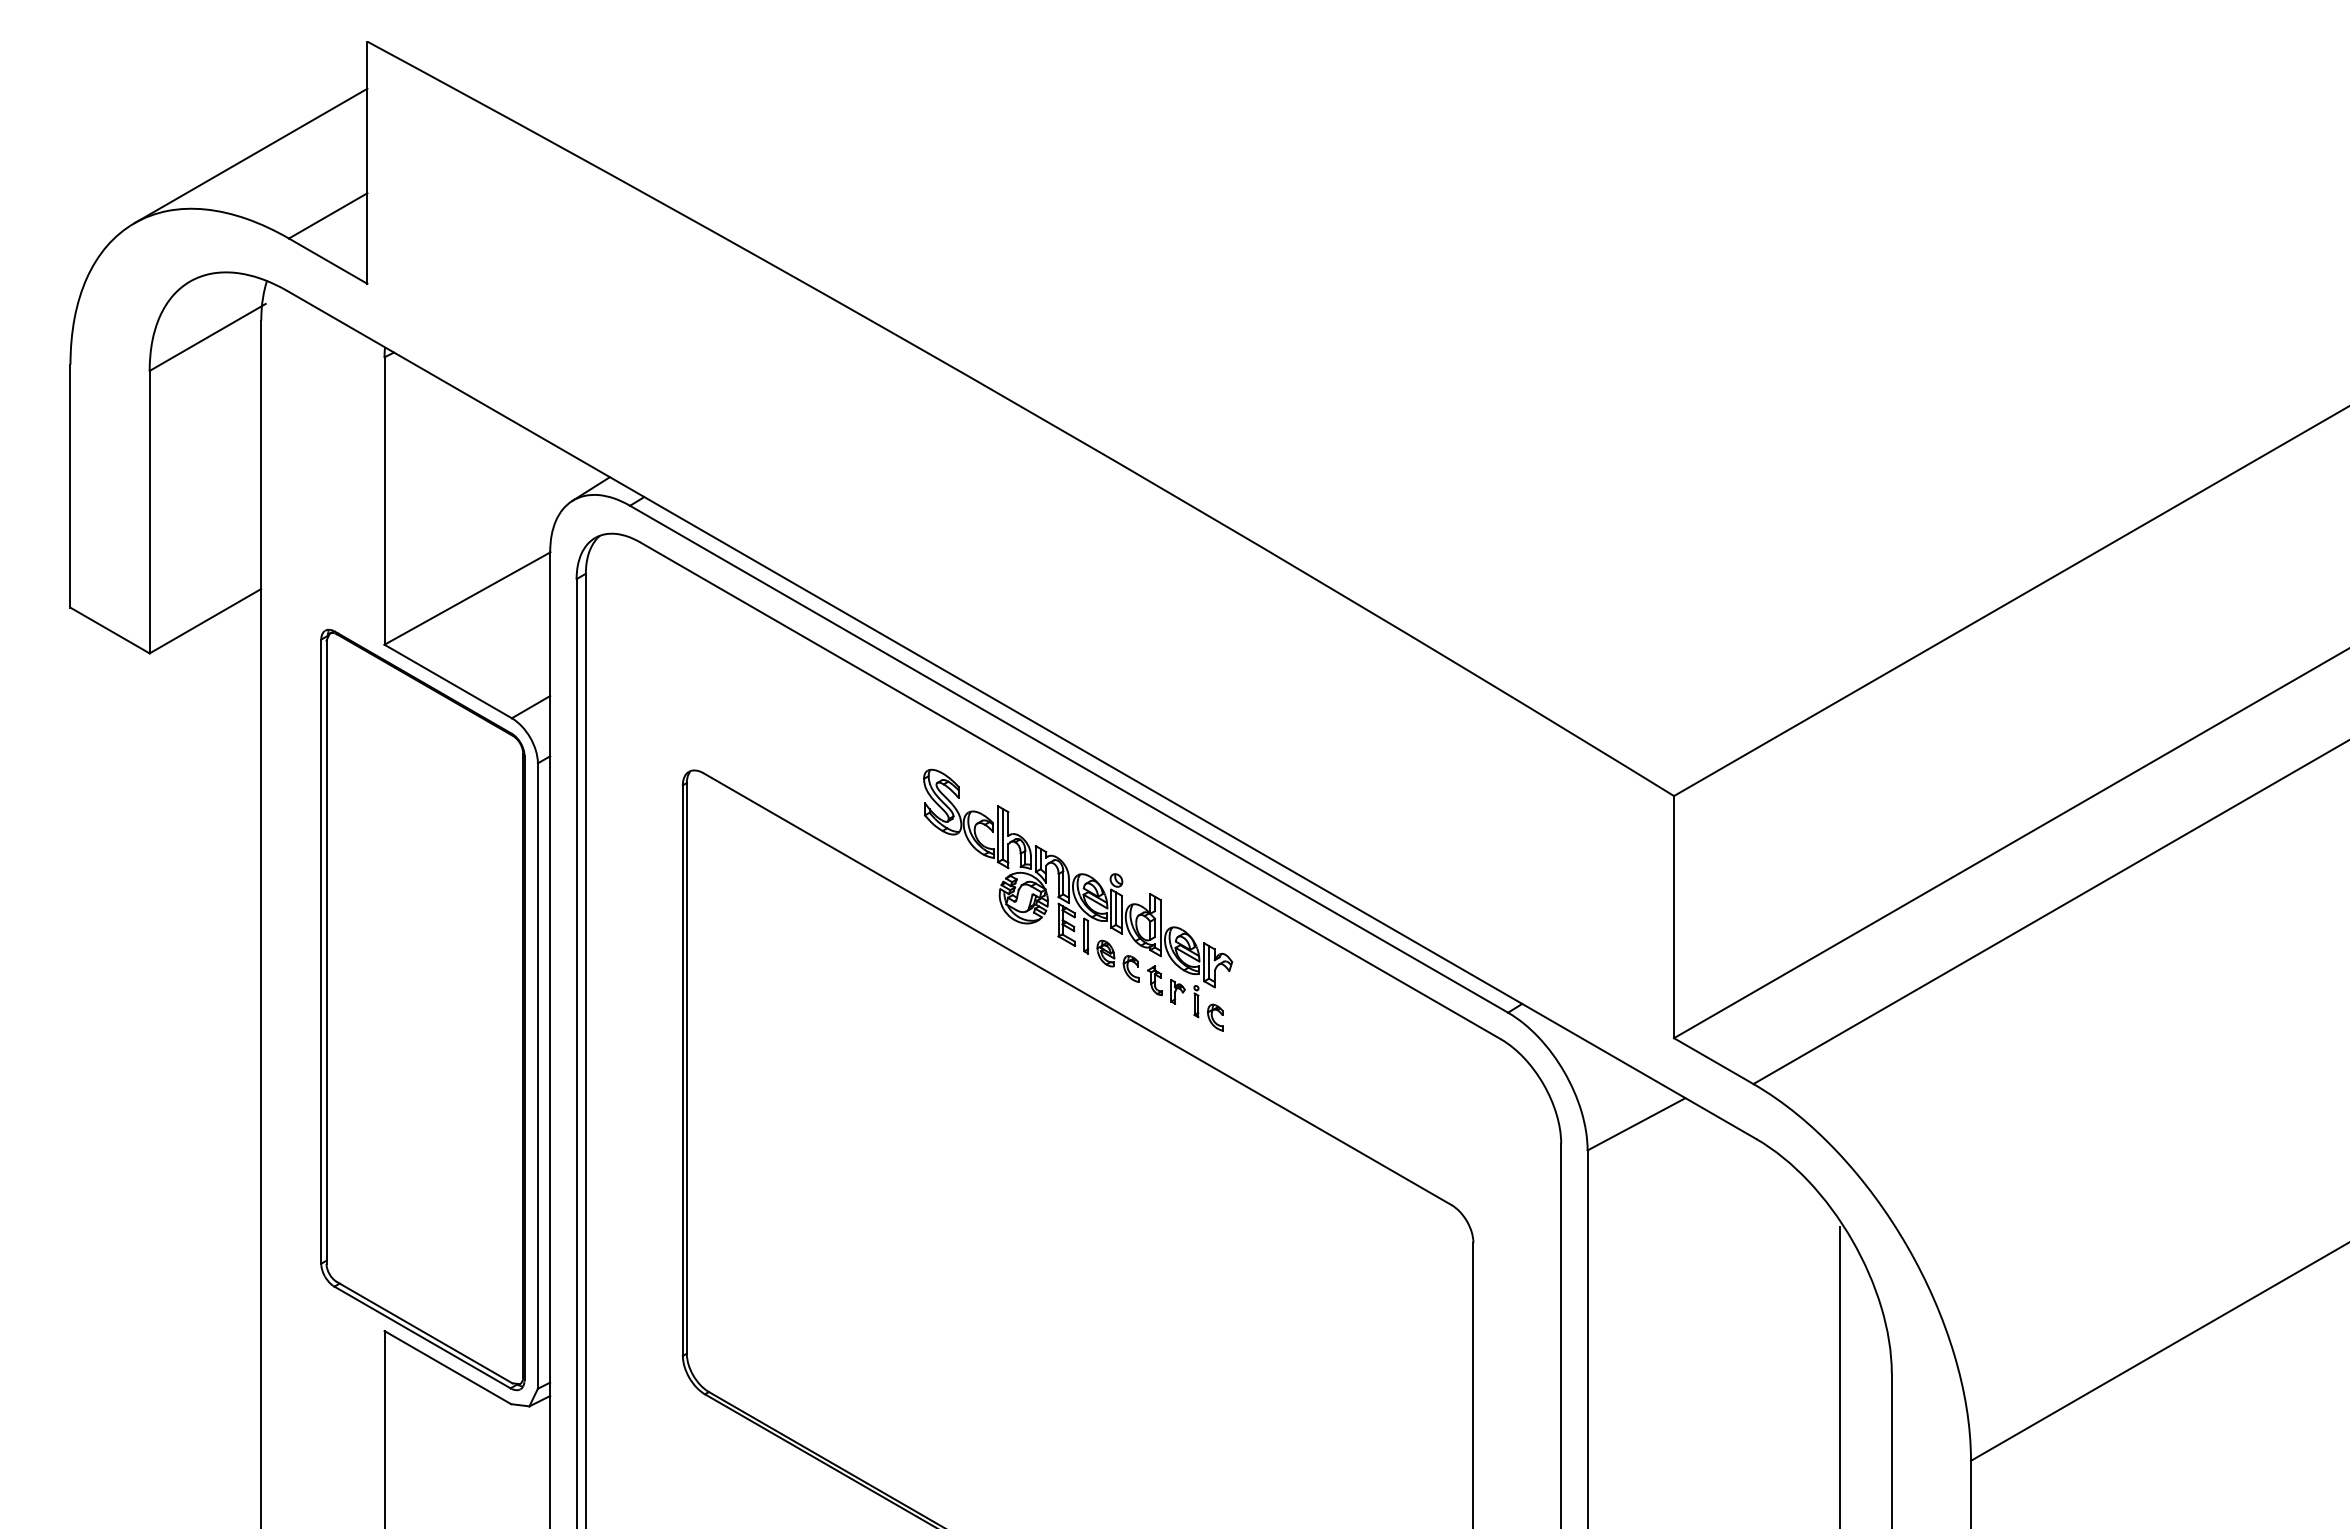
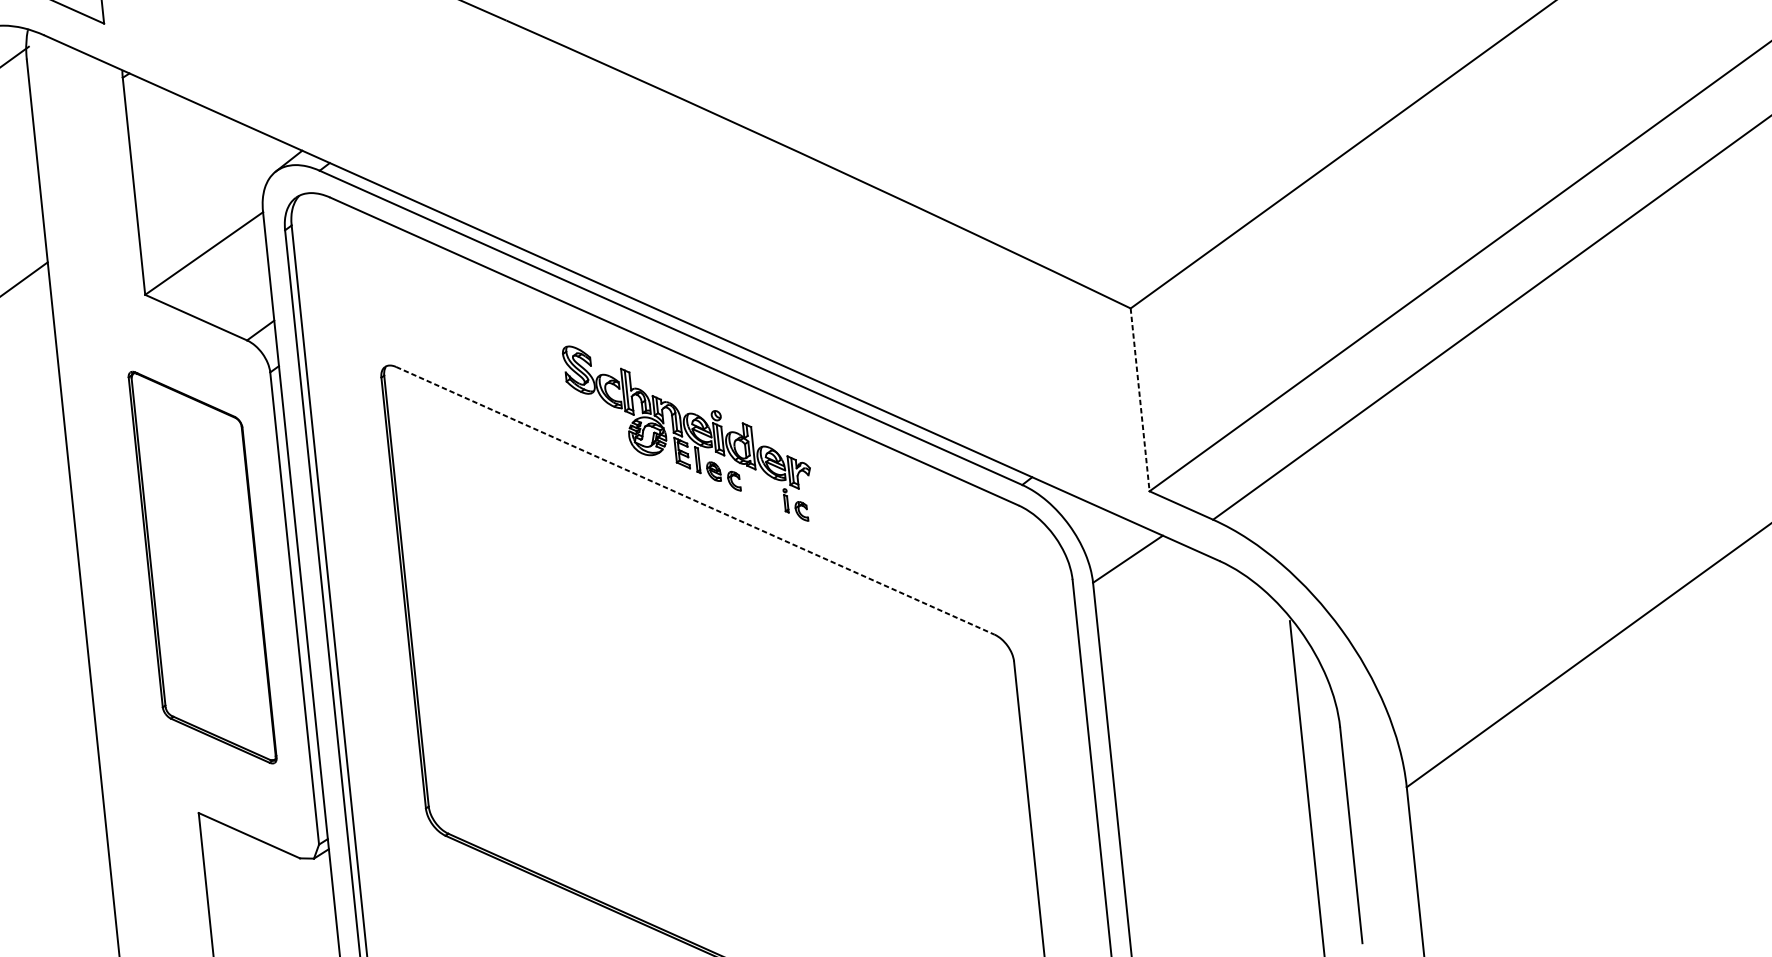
line: (1674, 917) -> (1140, 400), solid -> dashed
part: (1166, 984) -> (762, 490), removed
line: (1077, 989) -> (695, 501), solid -> dashed
part: (422, 1009) -> (202, 567), size x0.7

